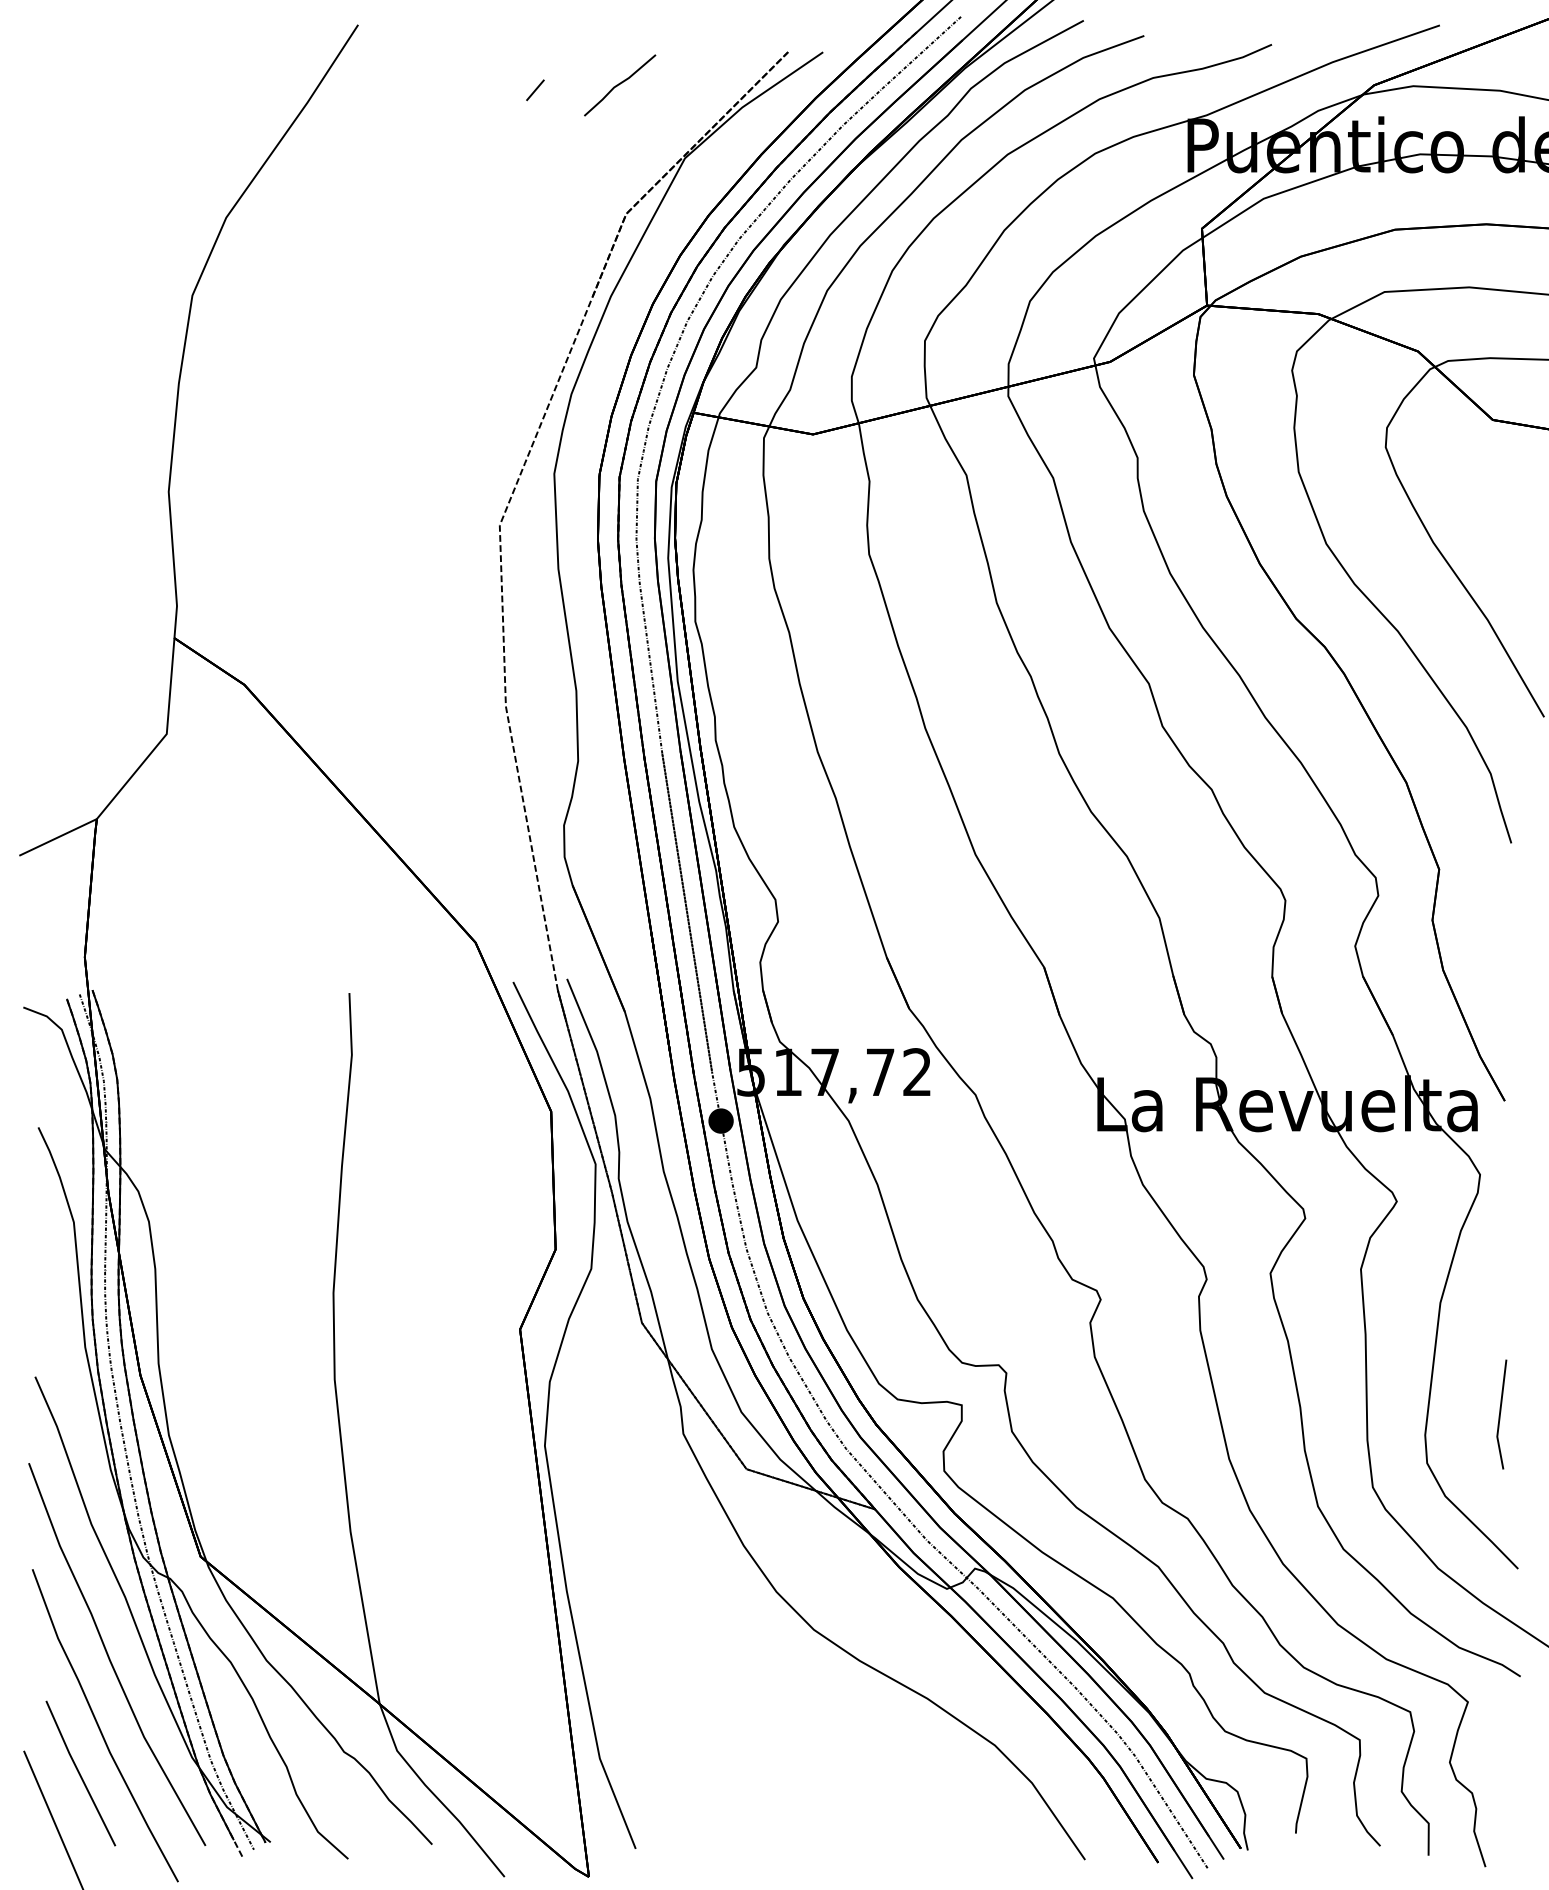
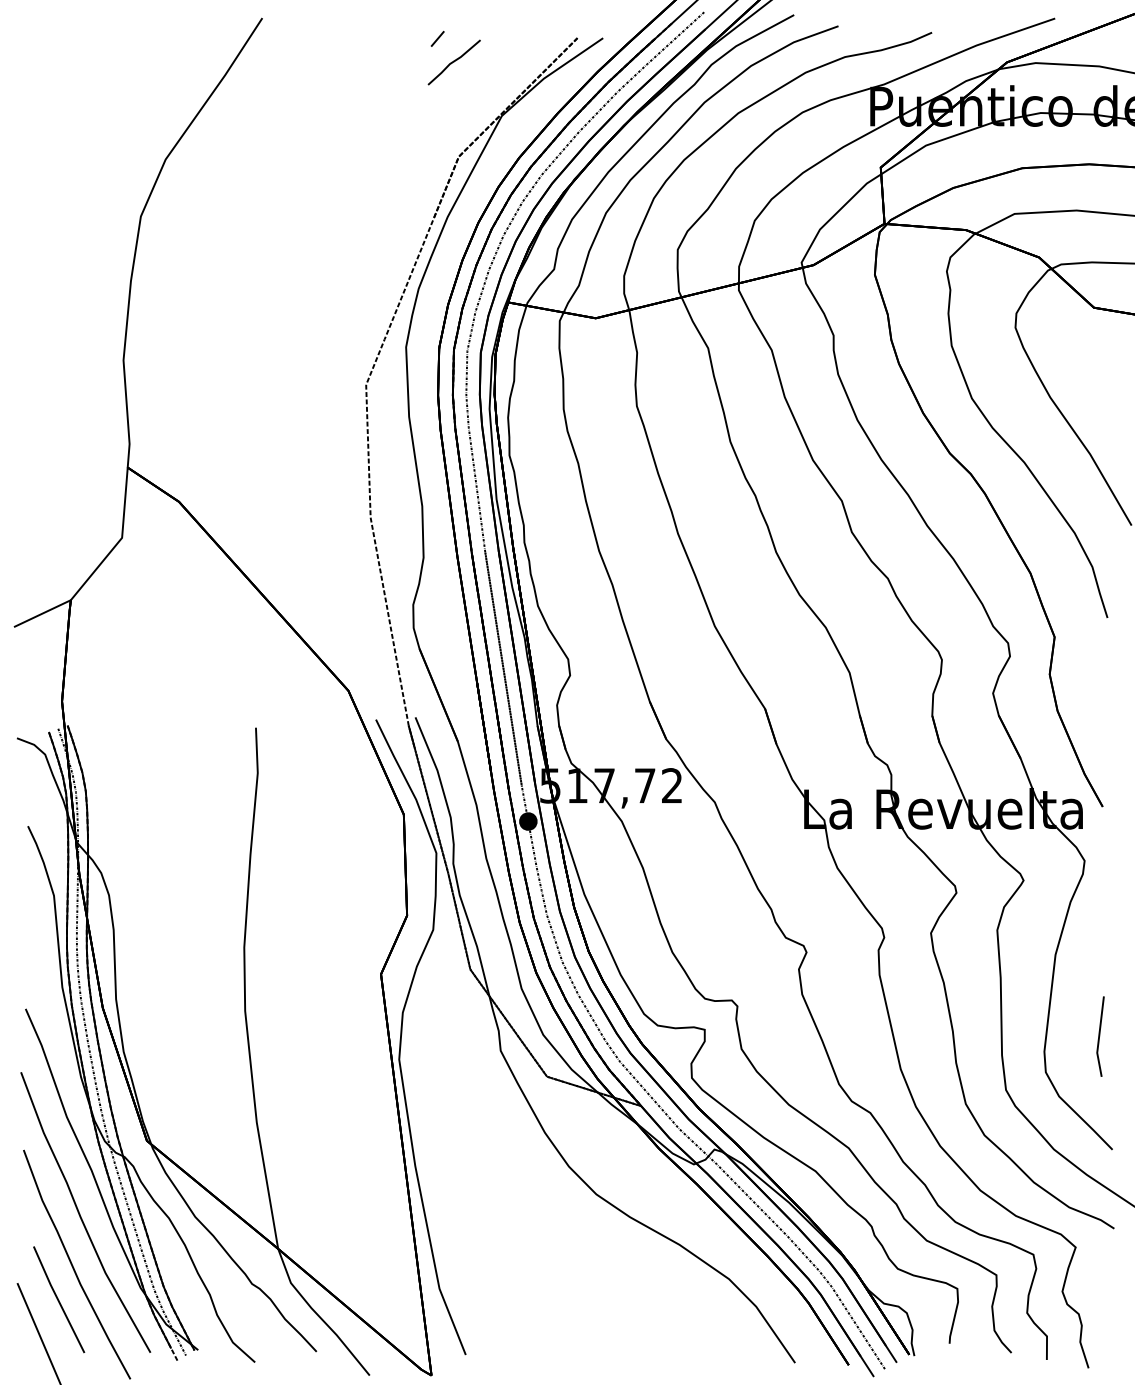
line: (535, 90) -> (437, 39), moved

